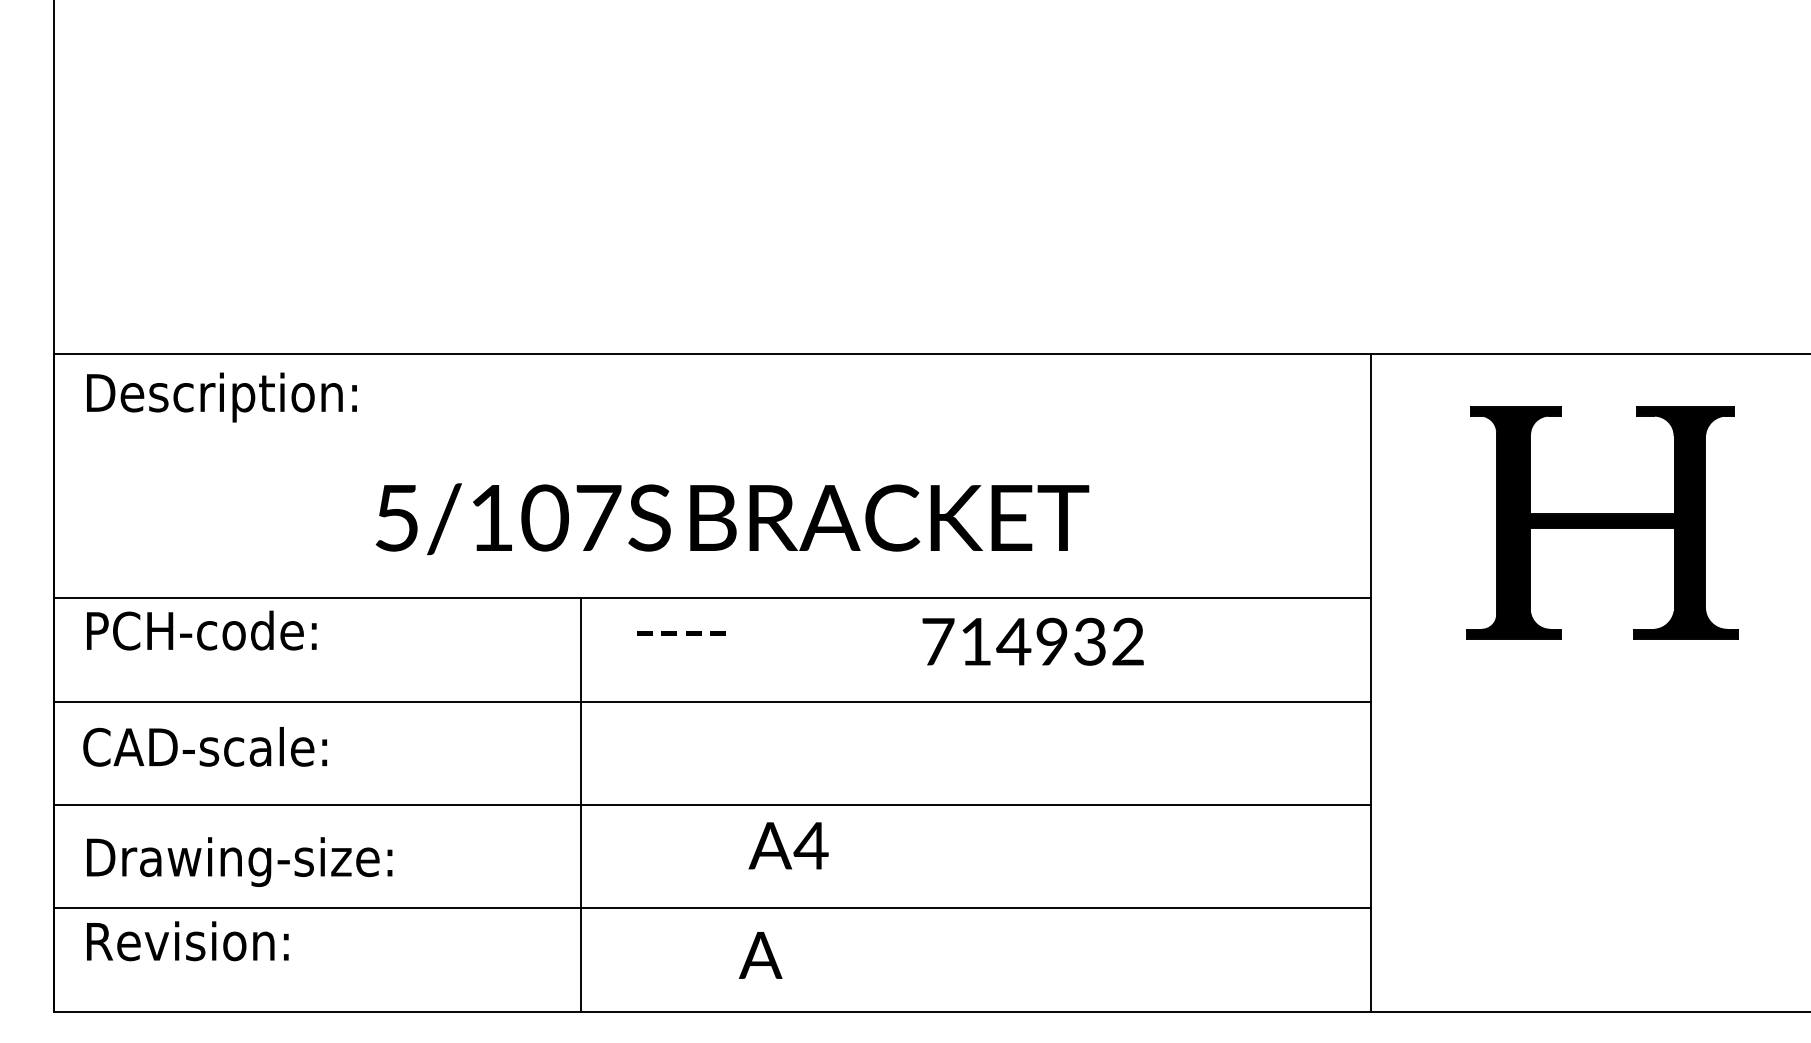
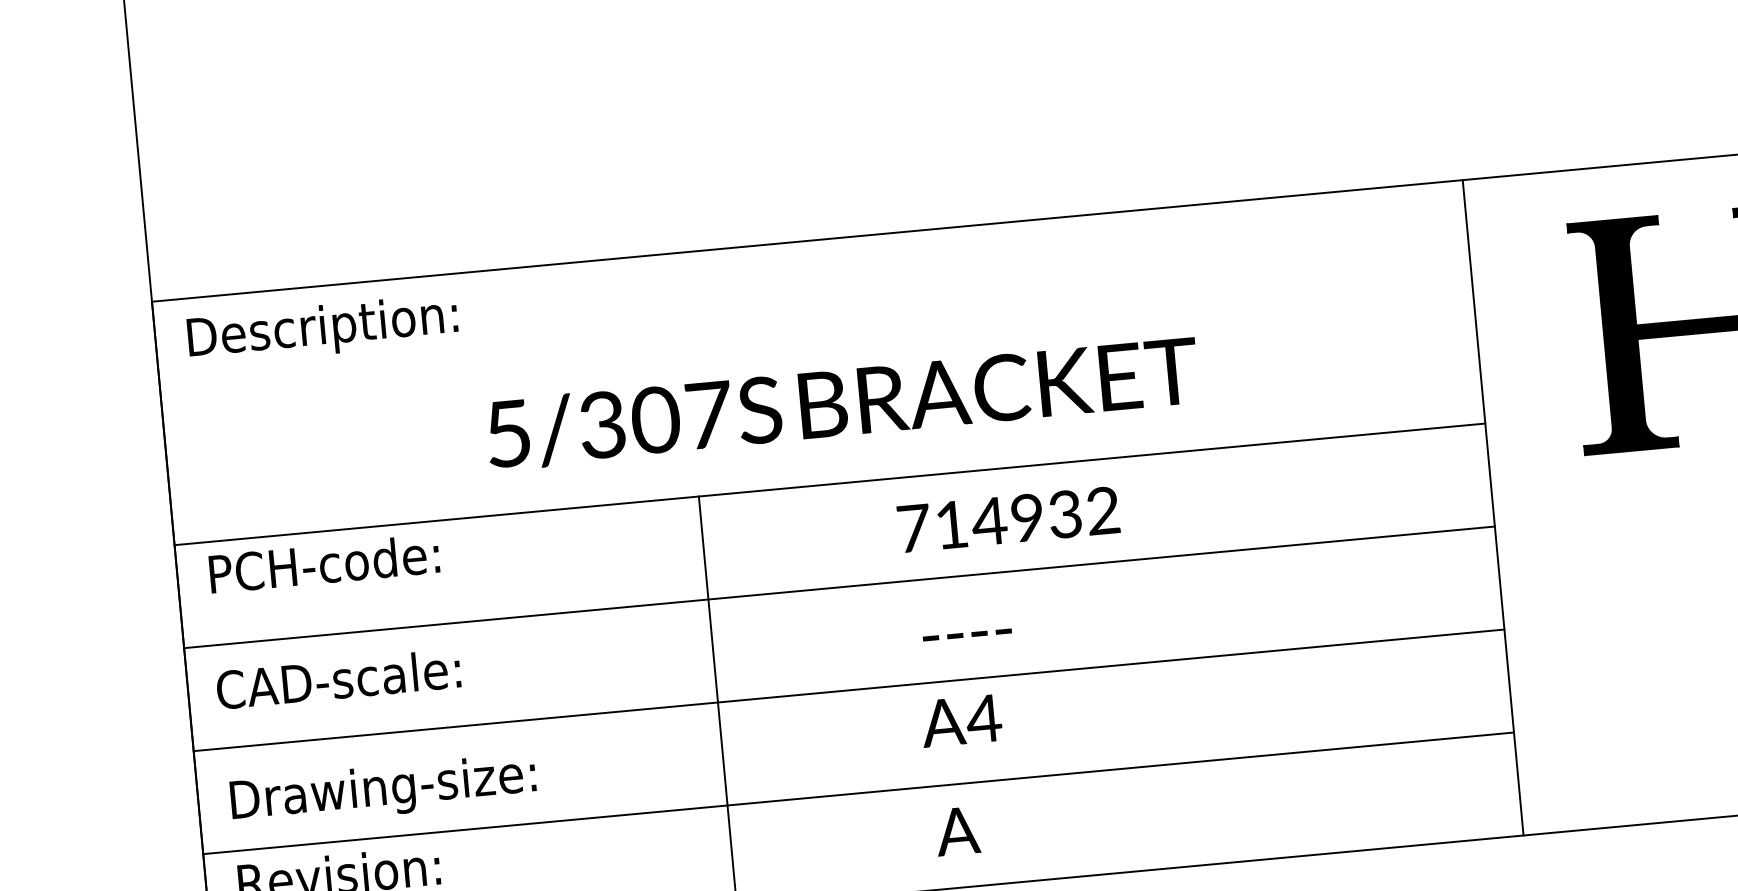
text: (491, 517) -> (602, 424), 5/107S -> 5/307S
text: (681, 633) -> (967, 634), moved
text: (1032, 641) -> (1007, 519), moved
text: (788, 845) -> (961, 720), moved
text: (760, 955) -> (957, 831), moved

